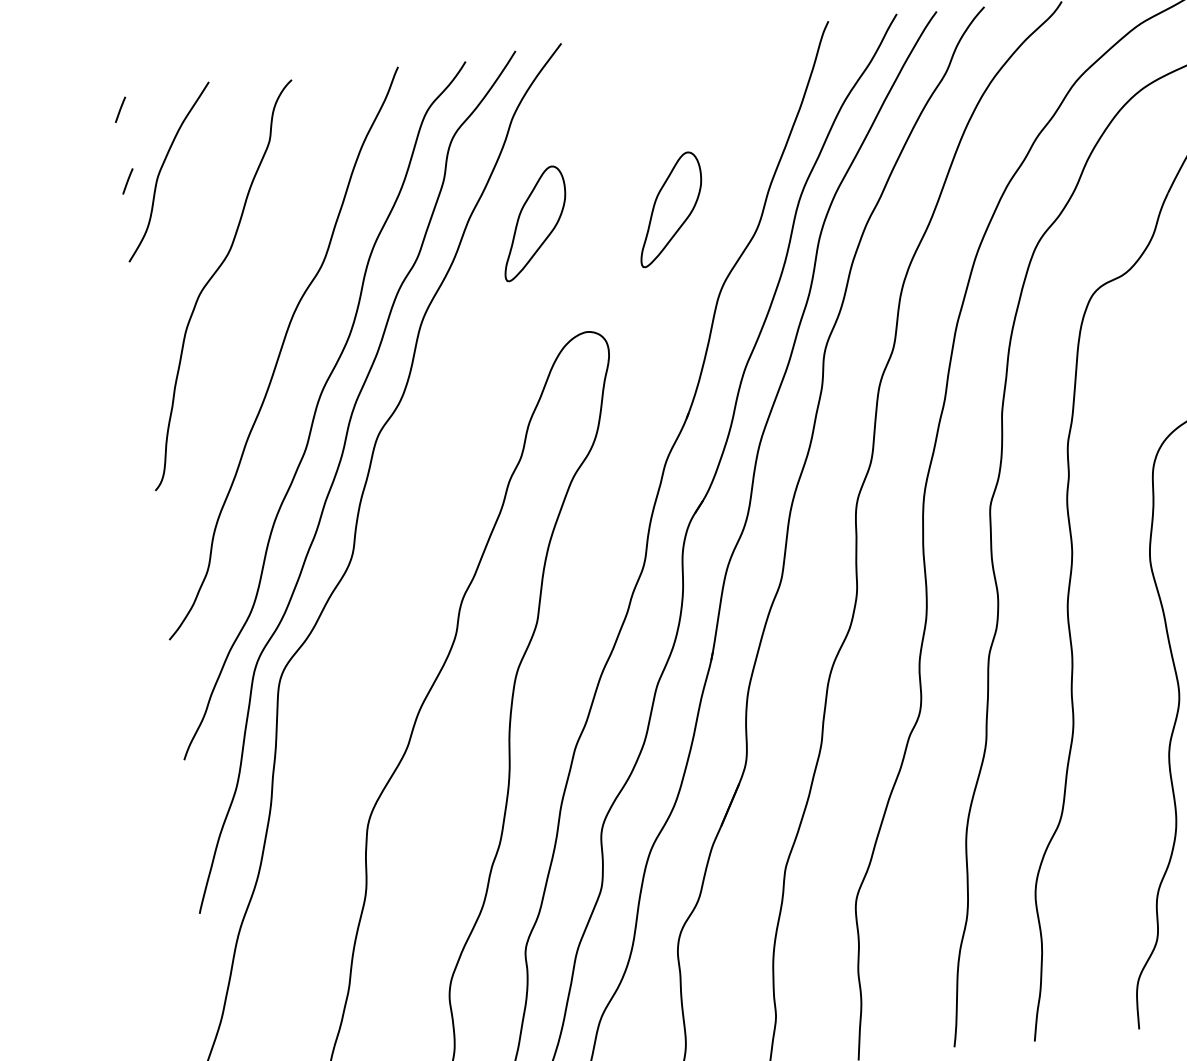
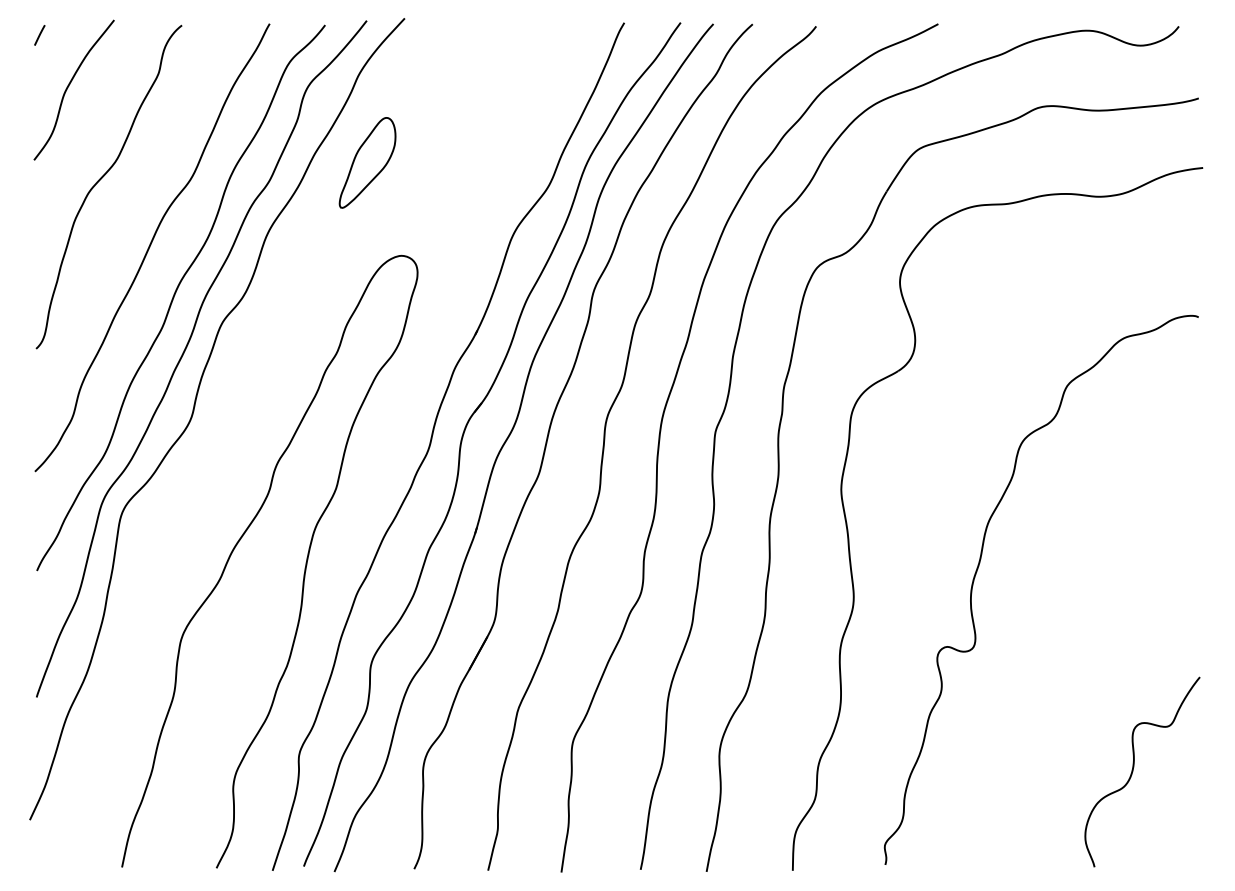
line: (127, 181) -> (39, 94), removed
part: (670, 208) -> (479, 162), removed

